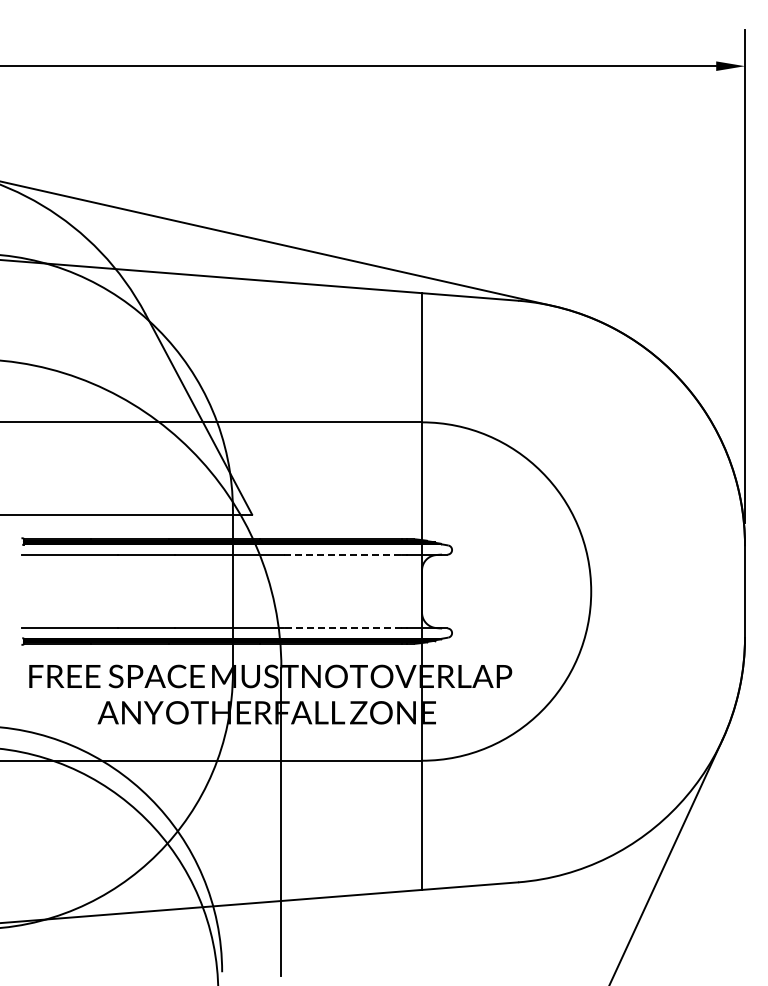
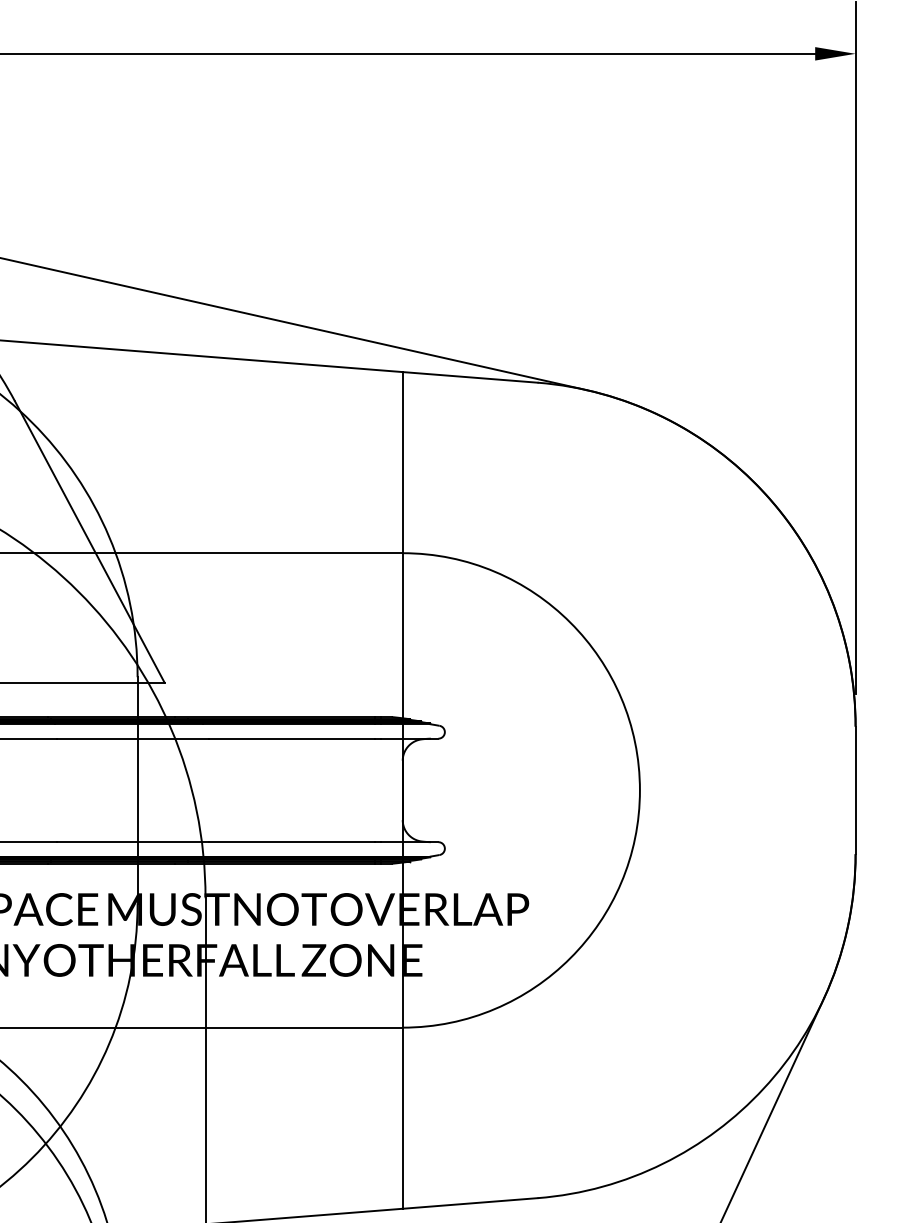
line: (343, 554) -> (292, 738), dashed -> solid
line: (342, 628) -> (291, 842), dashed -> solid

